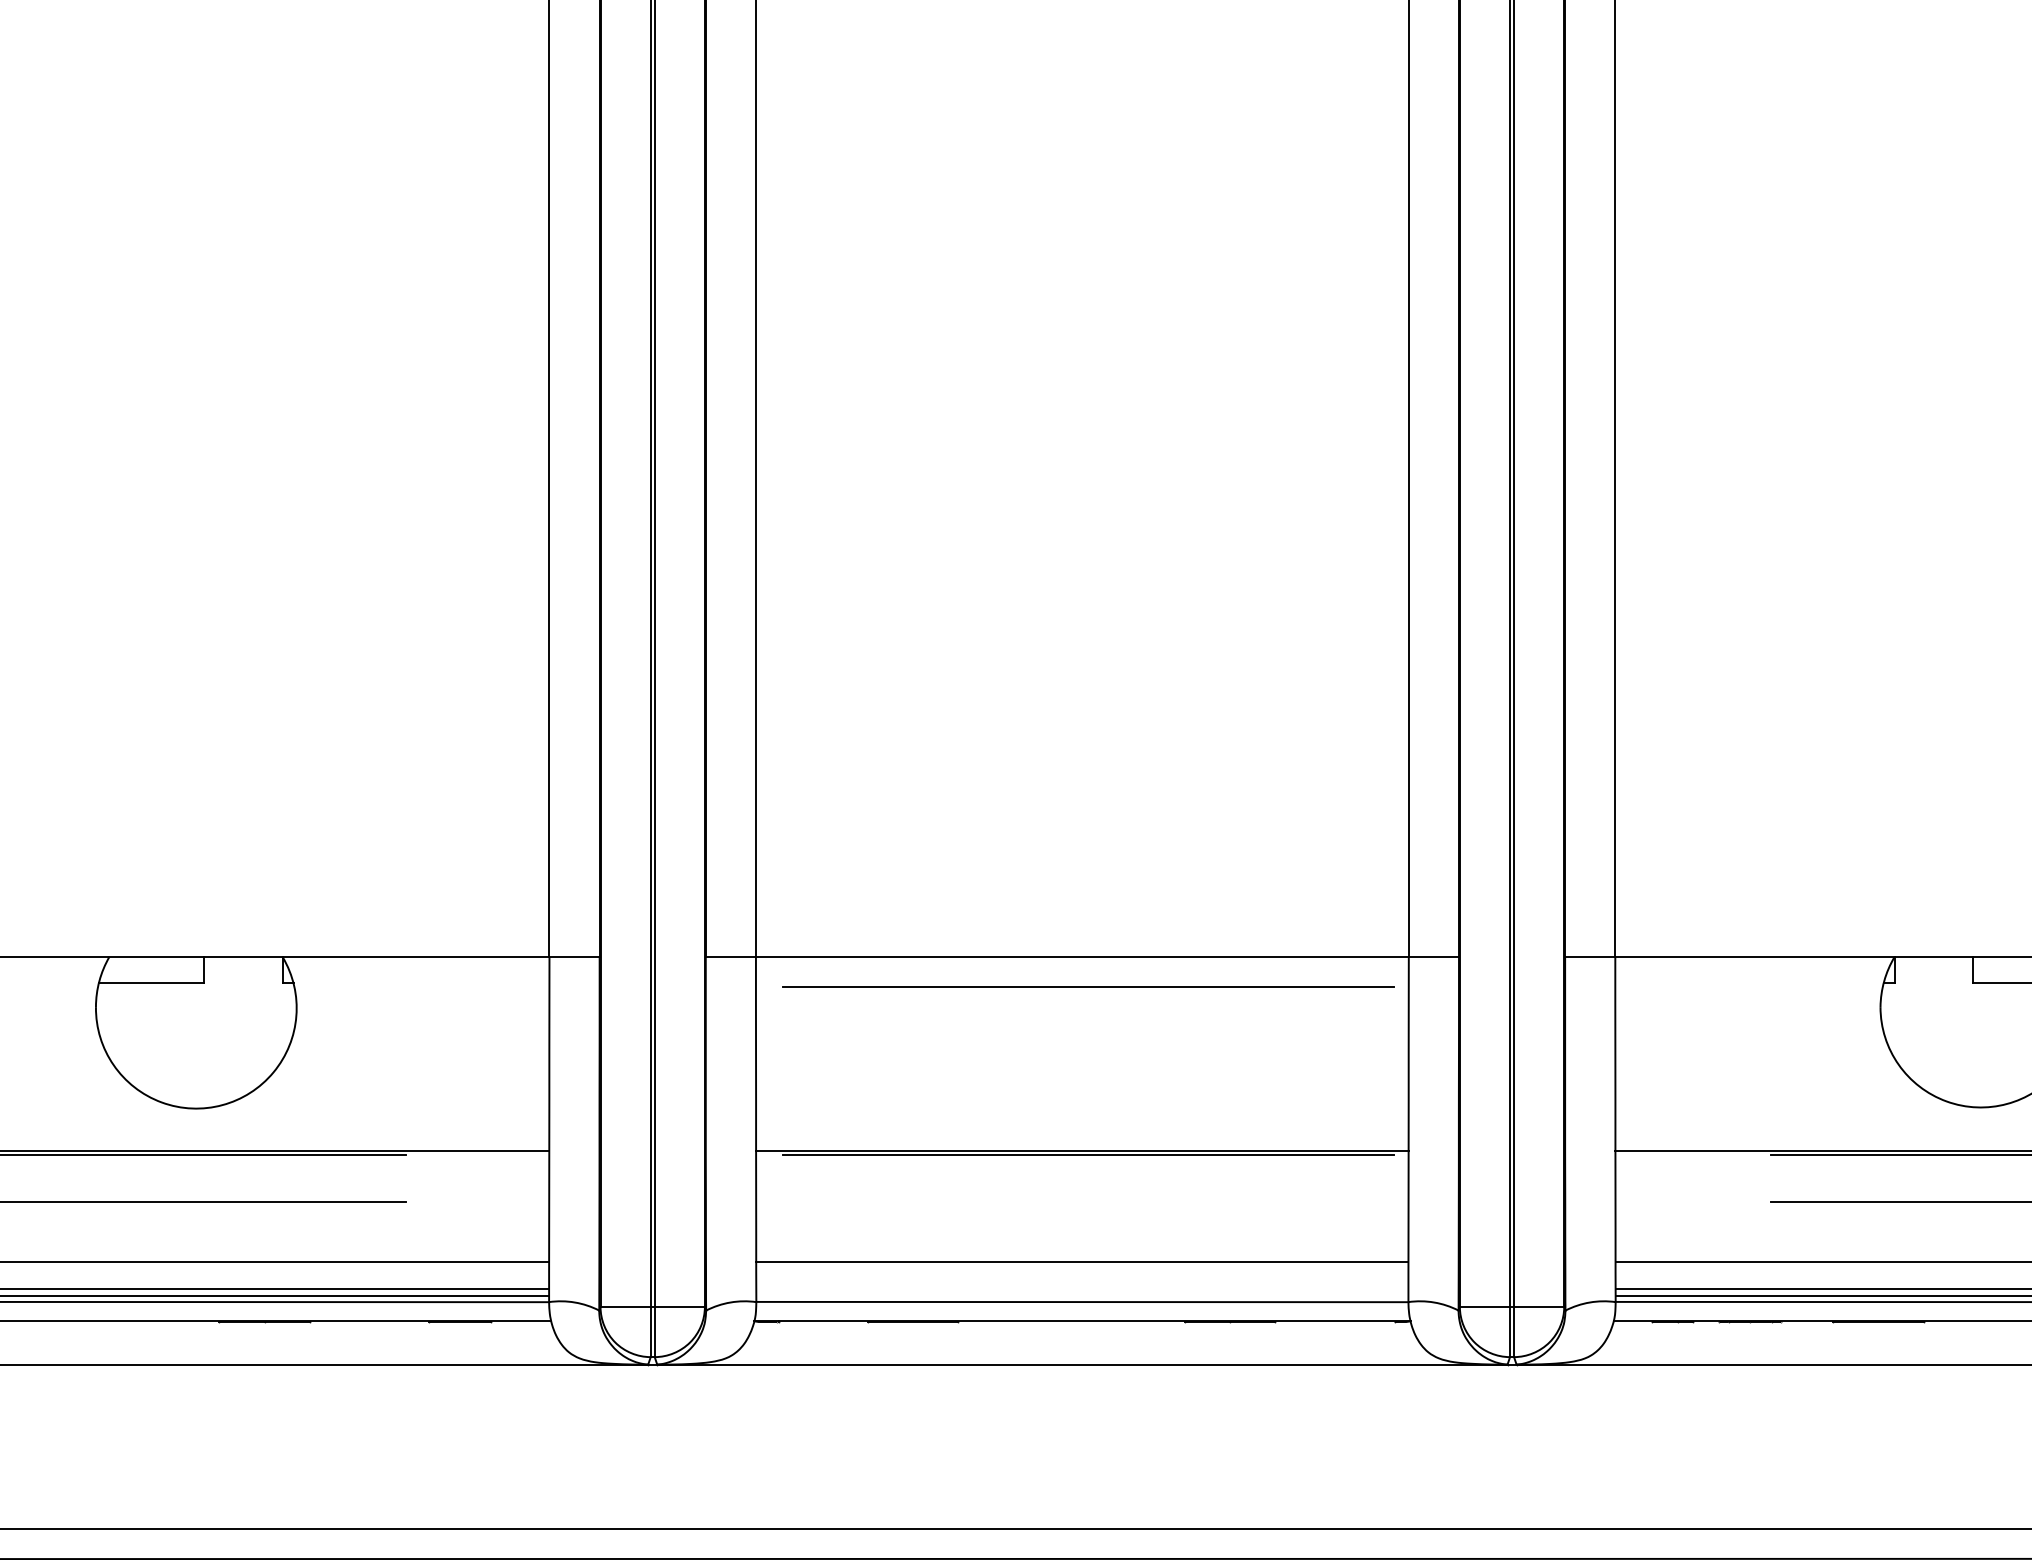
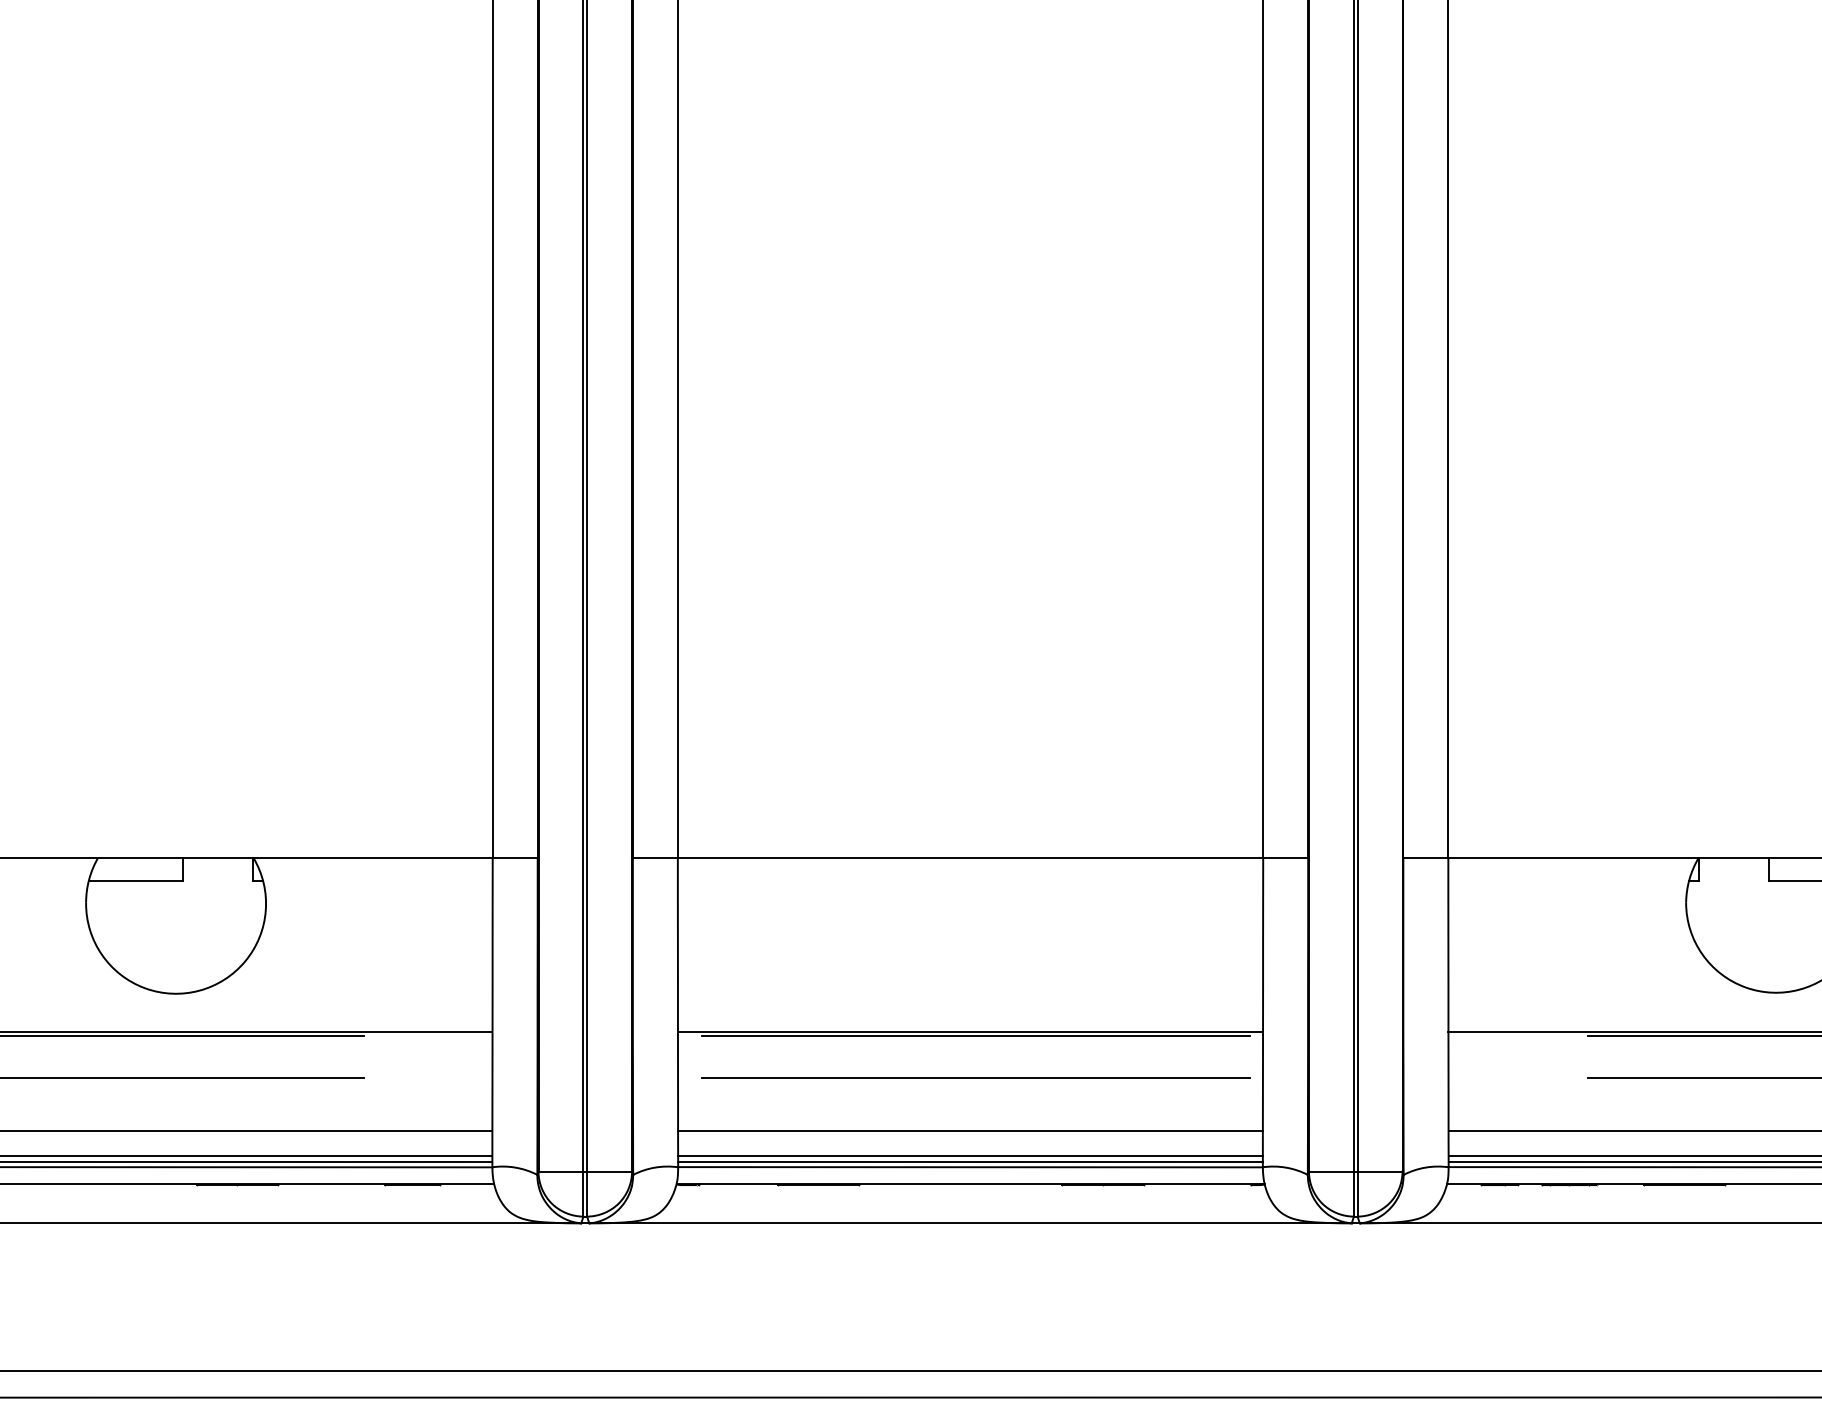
line: (1088, 986) -> (976, 1077), moved
line: (1082, 1289) -> (970, 1155), added
line: (1082, 1295) -> (970, 1161), added

